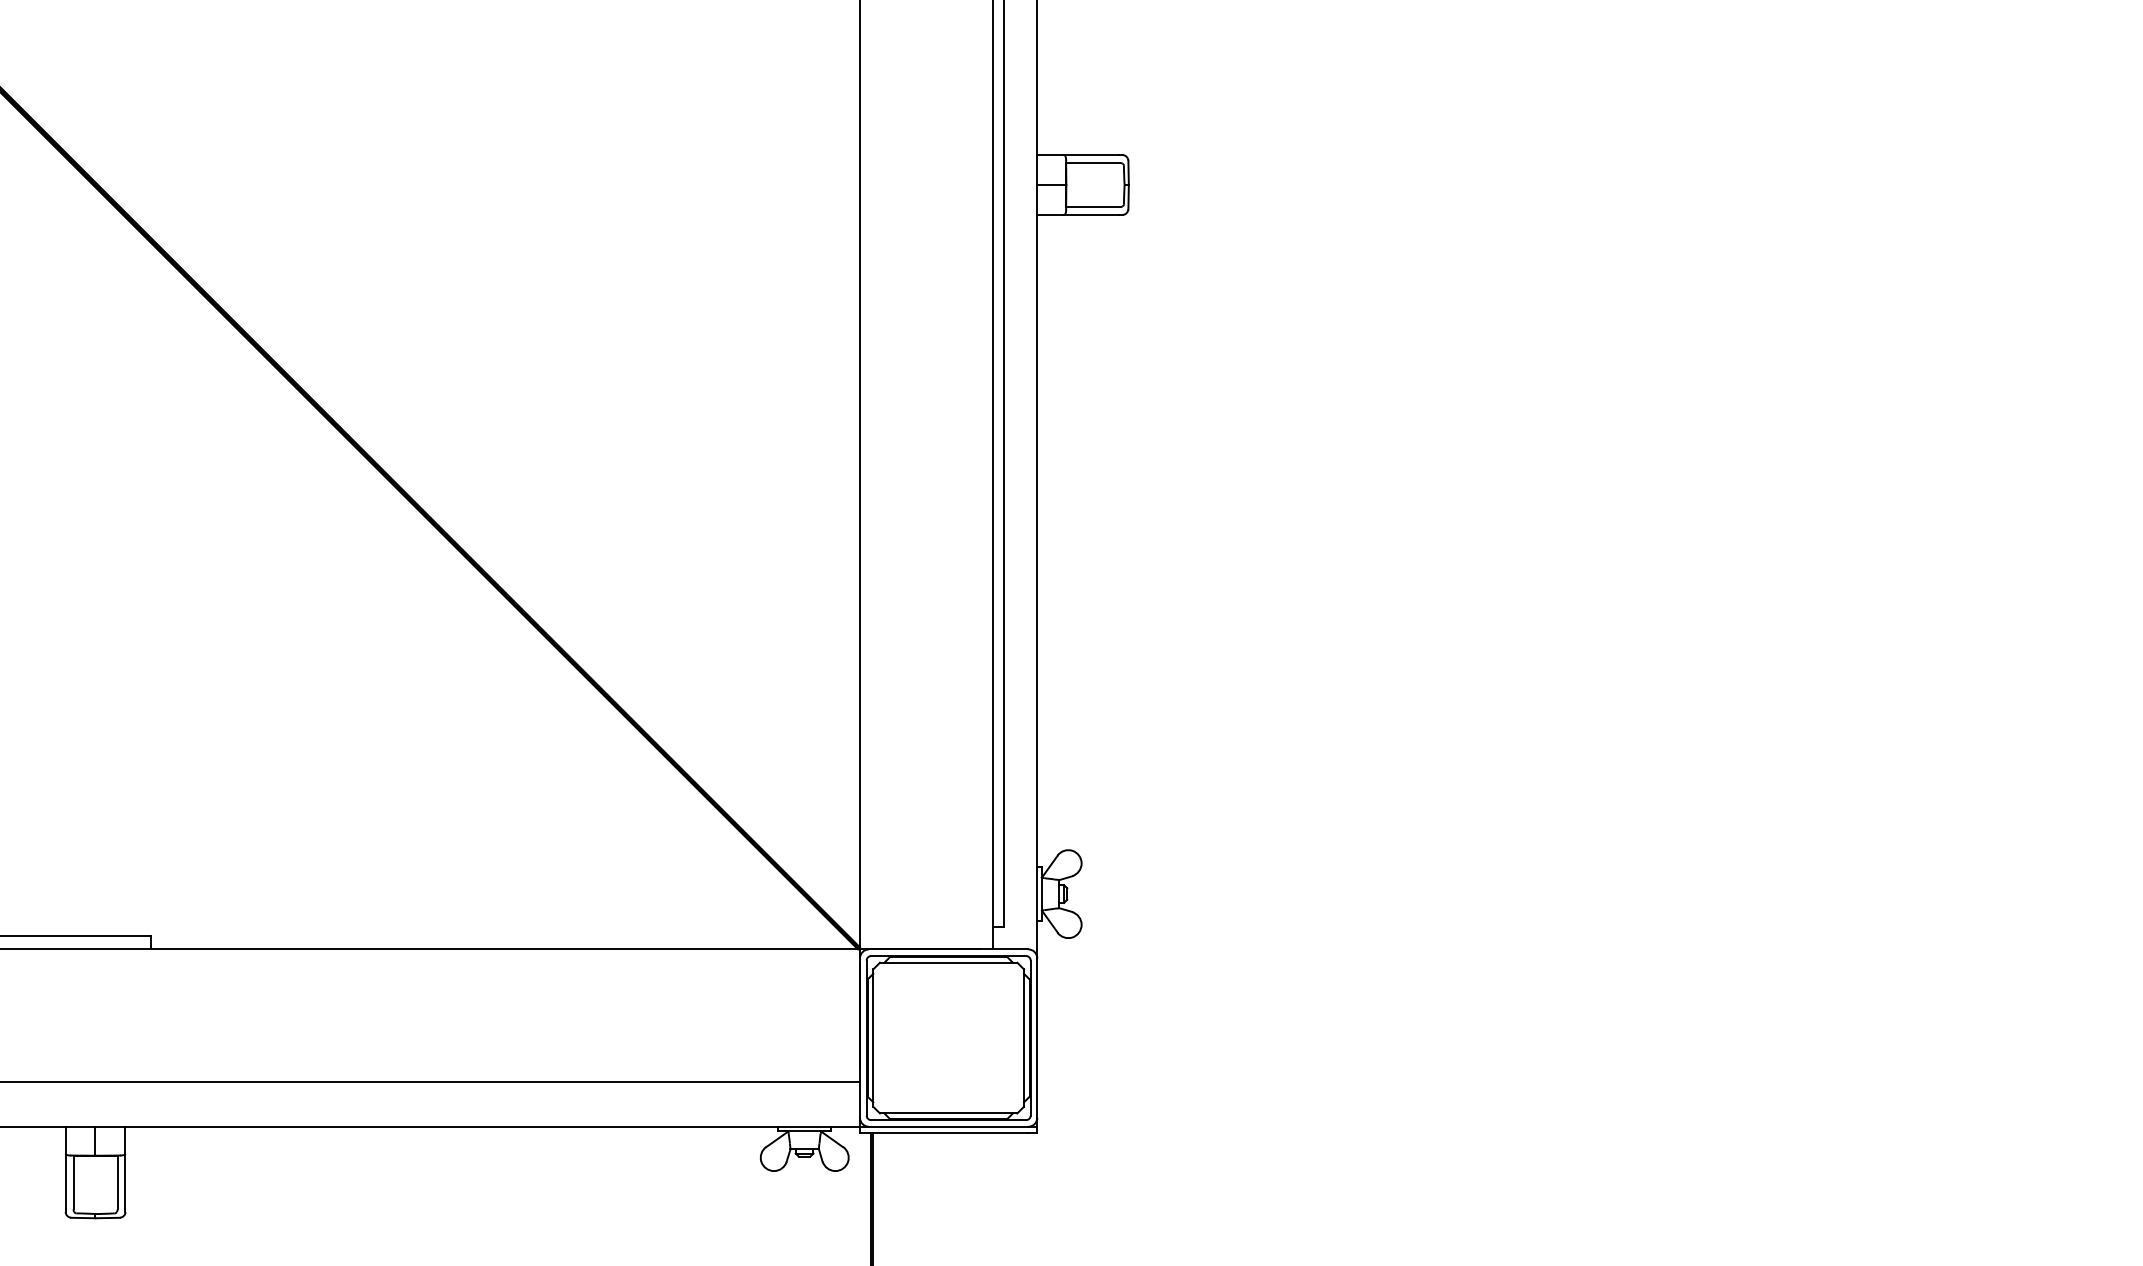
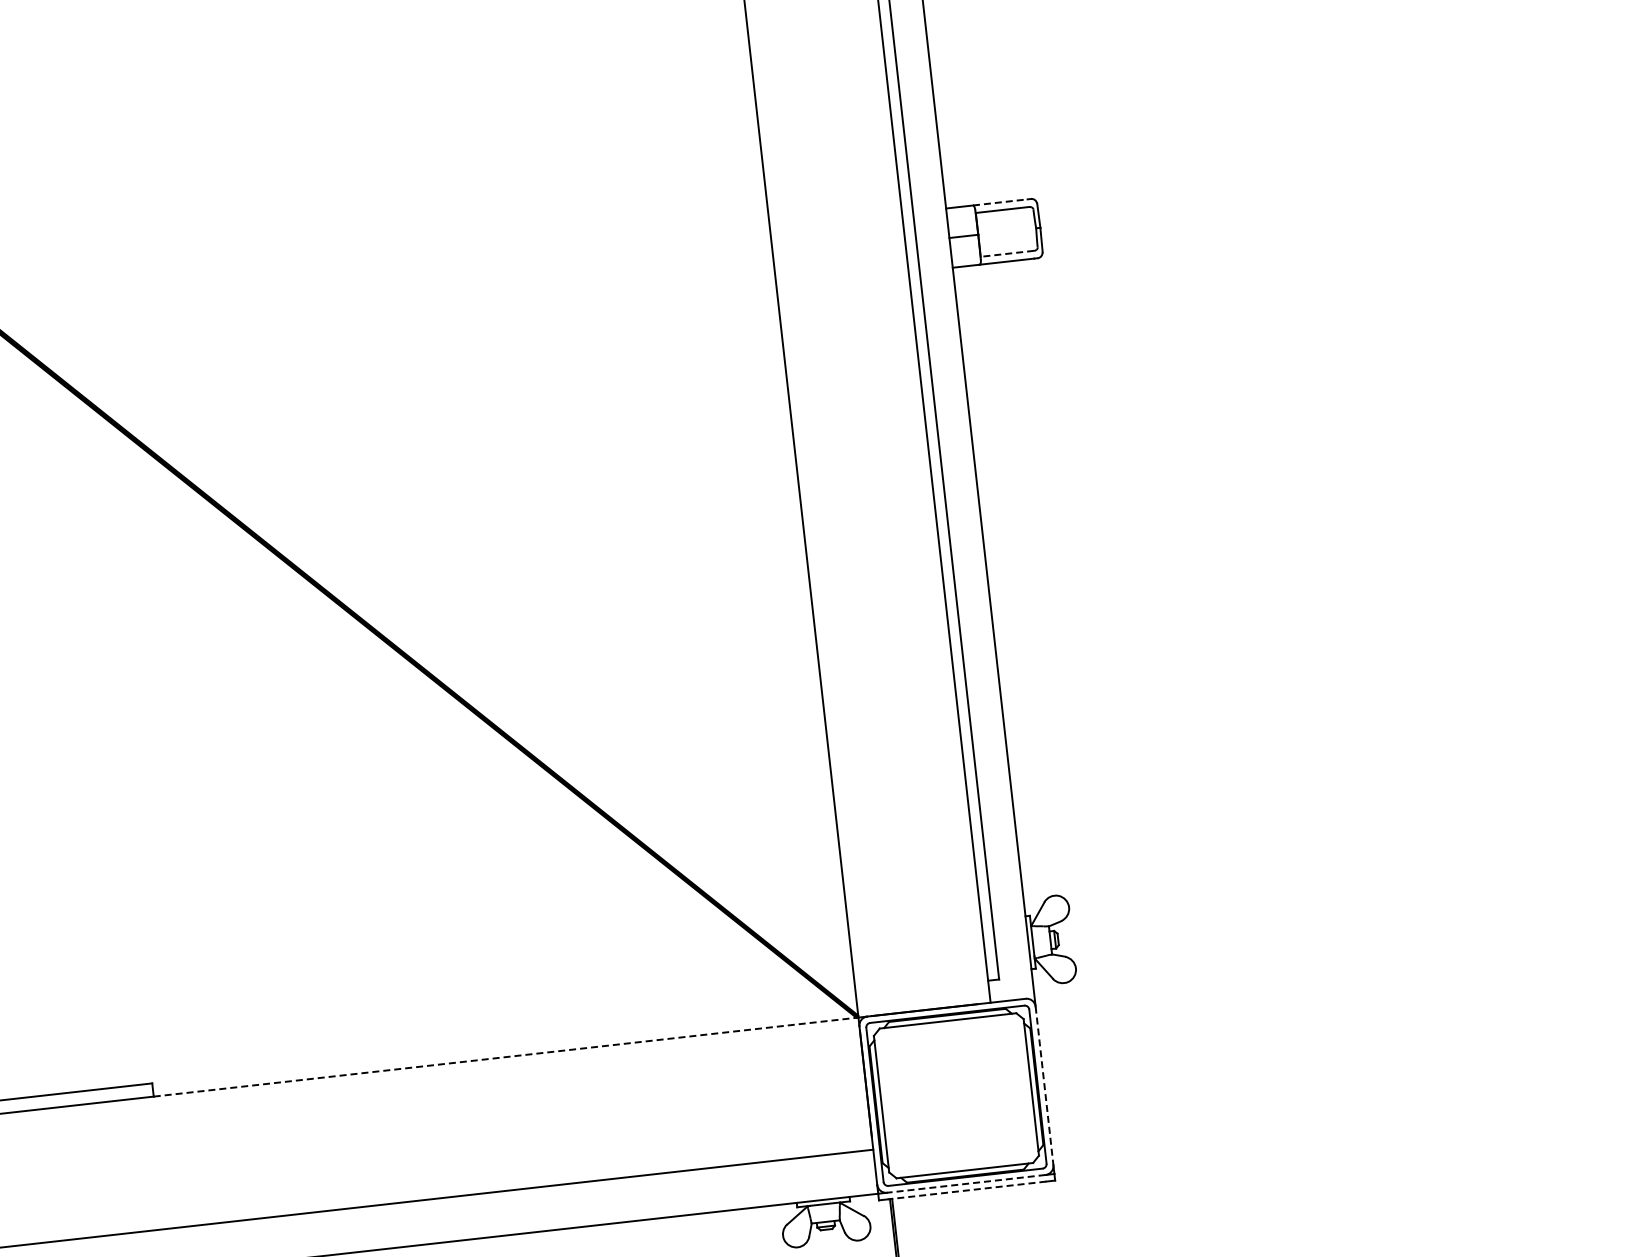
line: (1092, 155) -> (1000, 202), solid -> dashed
line: (1093, 207) -> (1007, 254), solid -> dashed
line: (505, 949) -> (506, 1057), solid -> dashed
line: (1037, 1038) -> (1044, 1086), solid -> dashed
line: (948, 1126) -> (966, 1183), solid -> dashed
line: (948, 1133) -> (966, 1190), solid -> dashed

